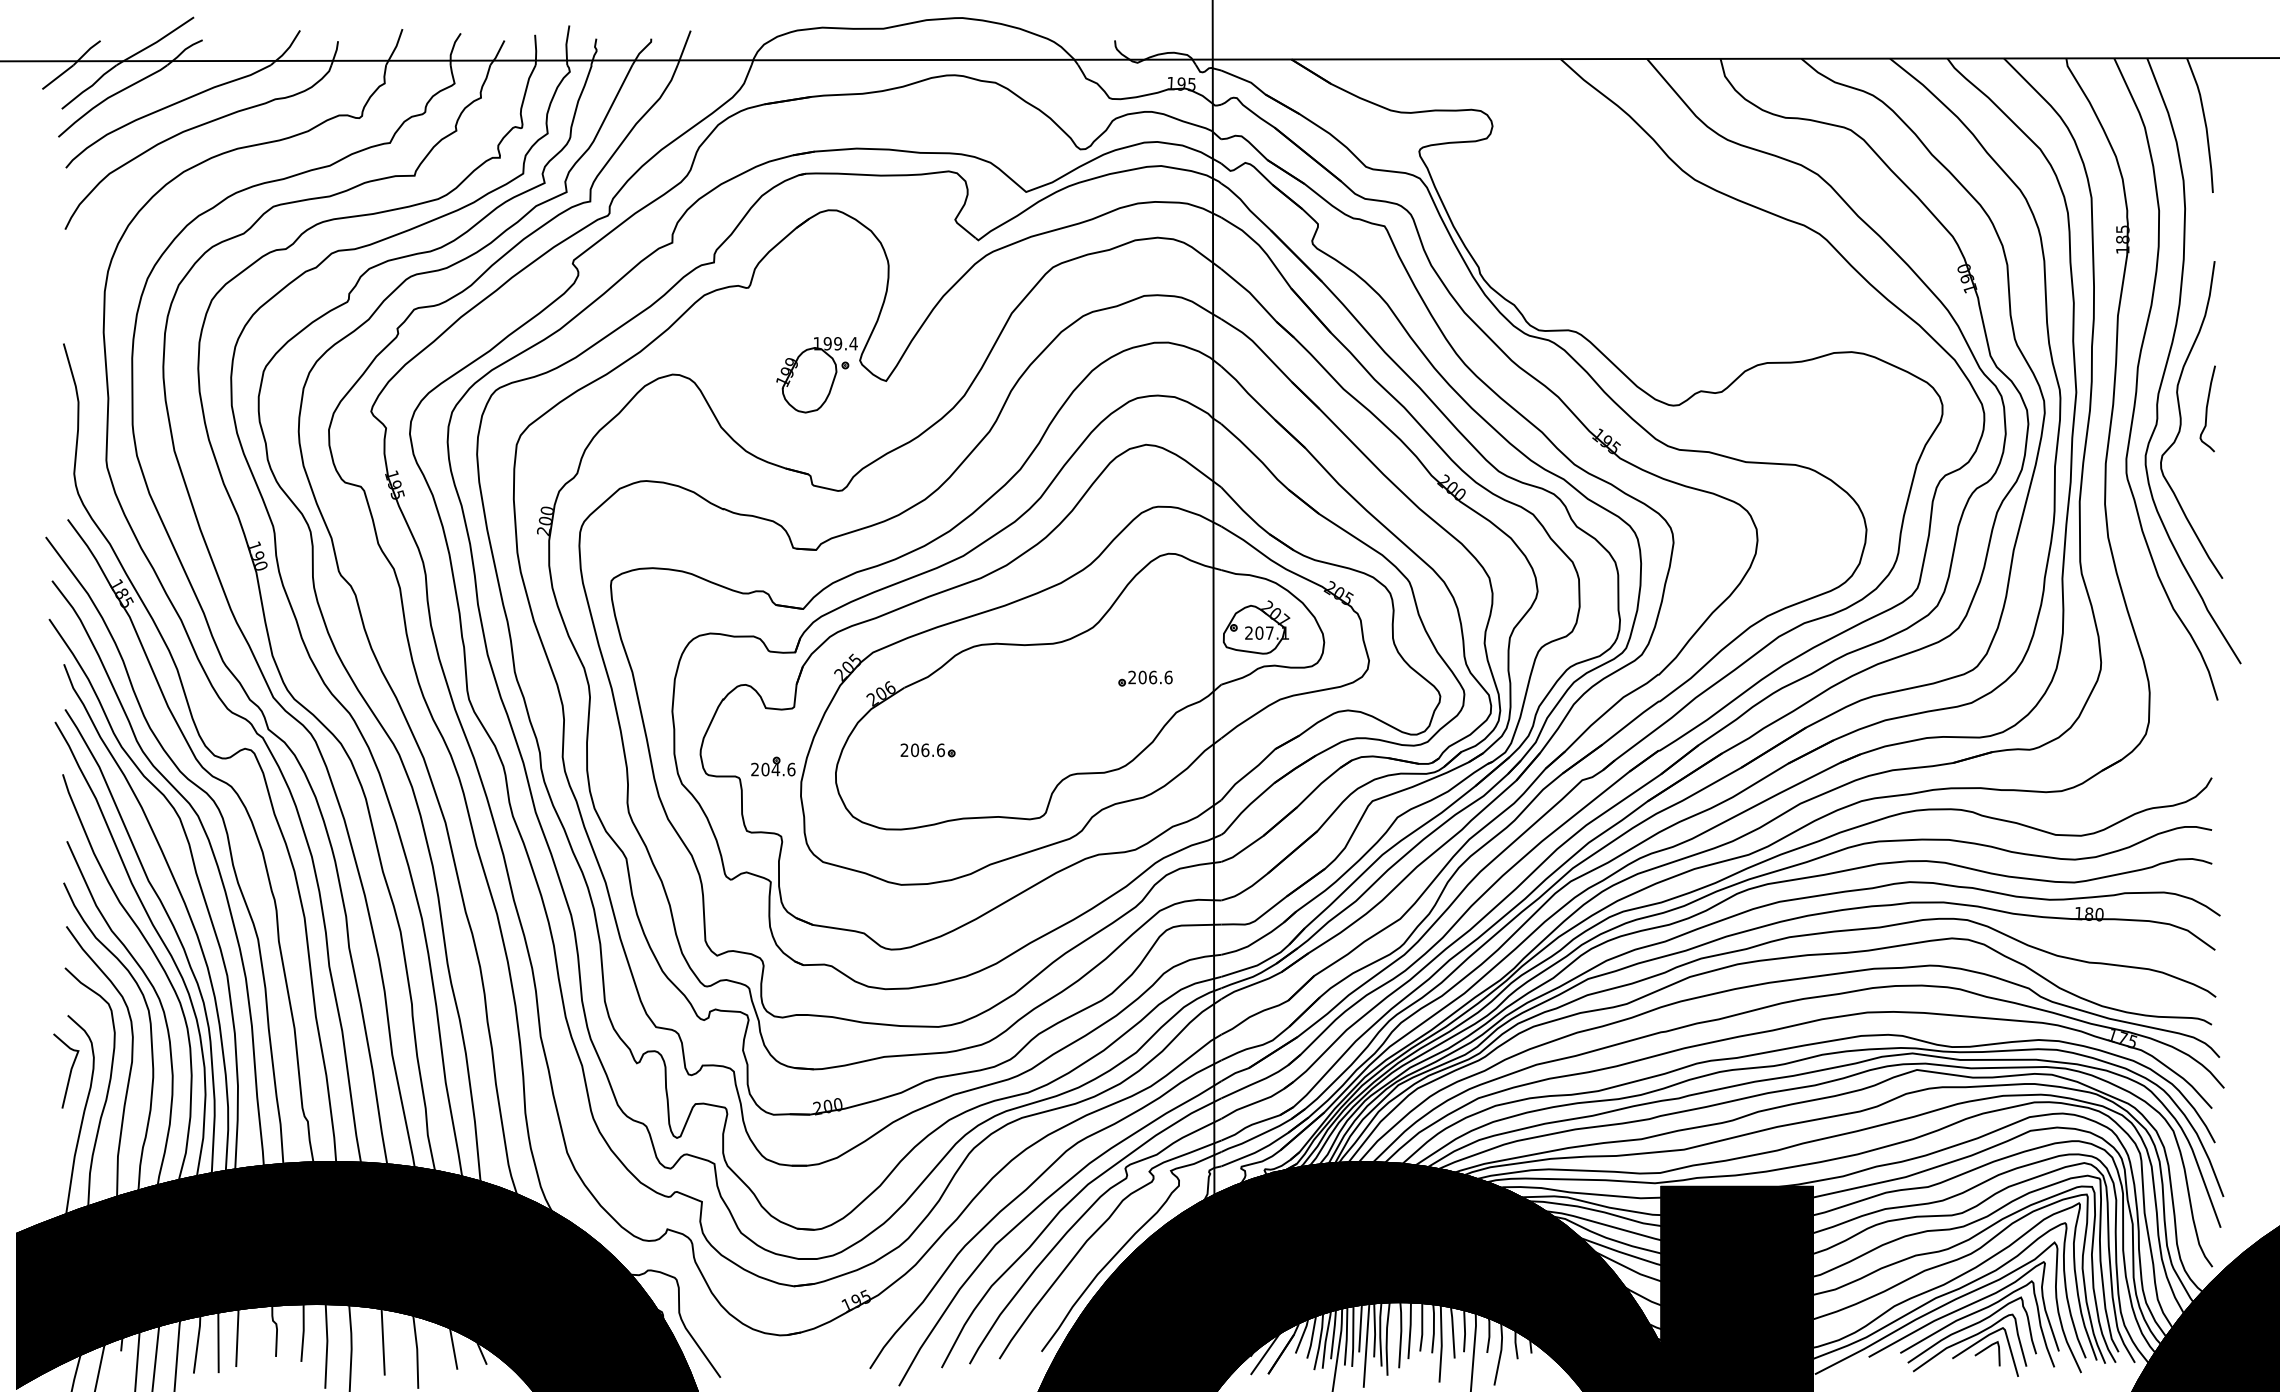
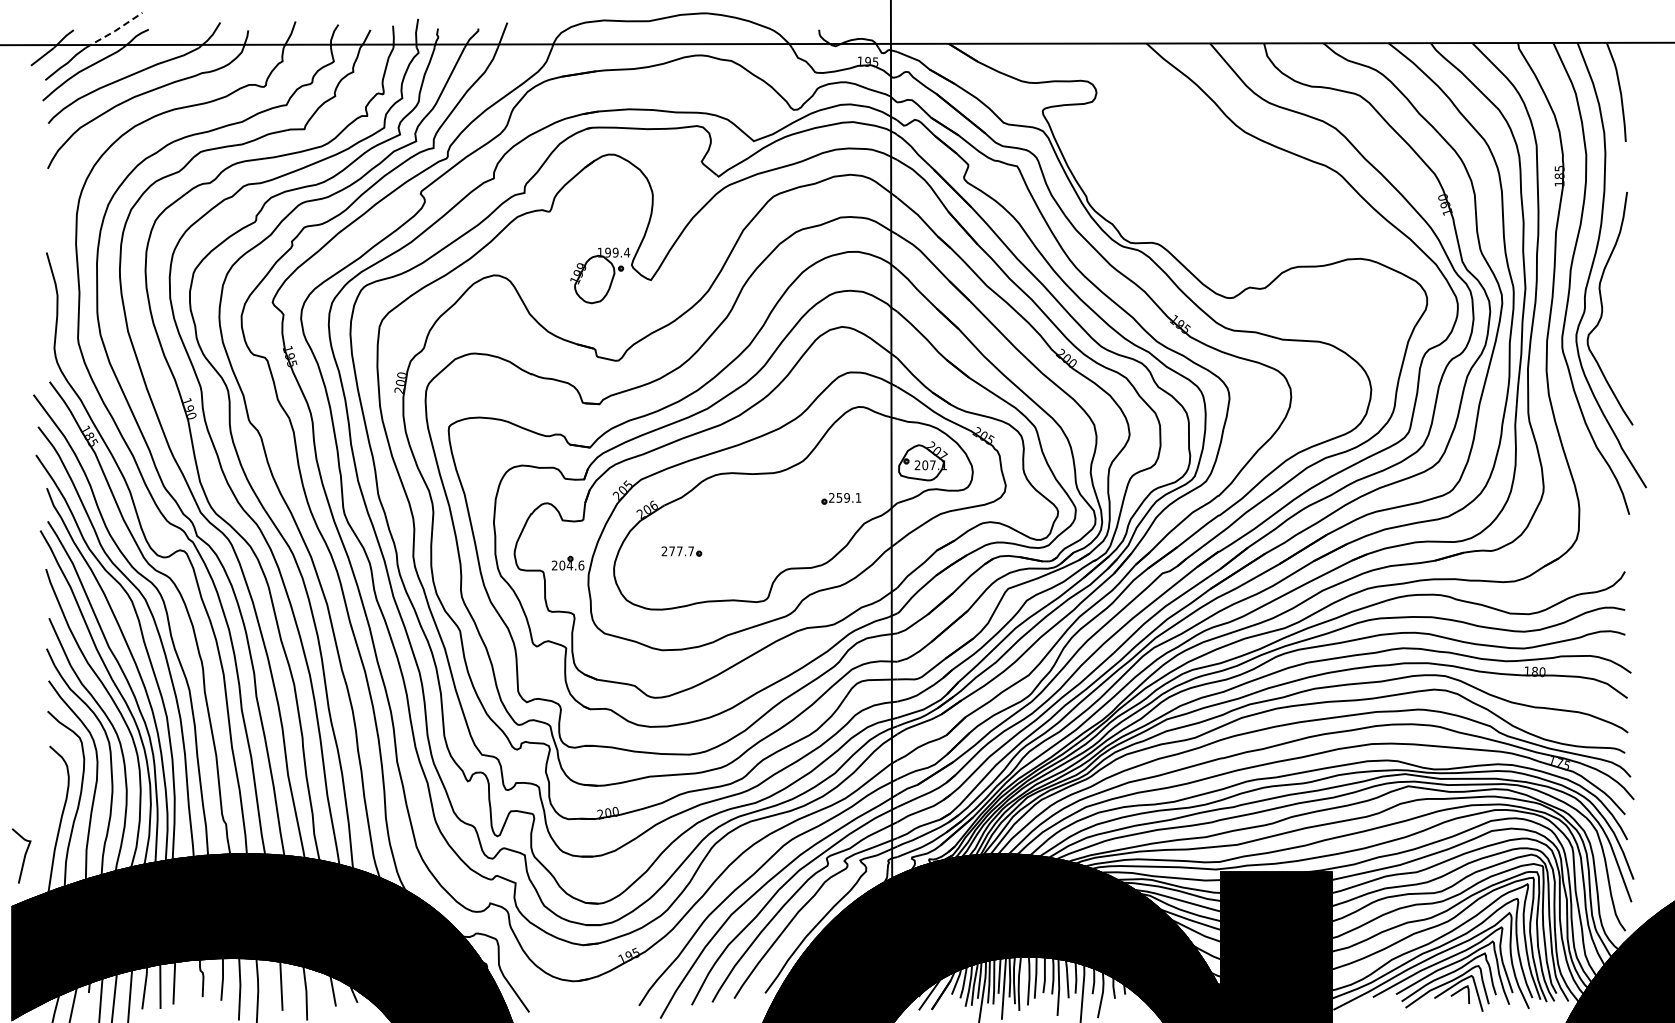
line: (157, 42) -> (115, 31), solid -> dashed
curve: (2207, 408) -> (1621, 300), removed
text: (1154, 676) -> (848, 497), 206.6 -> 259.1
text: (927, 750) -> (681, 551), 206.6 -> 277.7
curve: (68, 1072) -> (23, 857), moved

